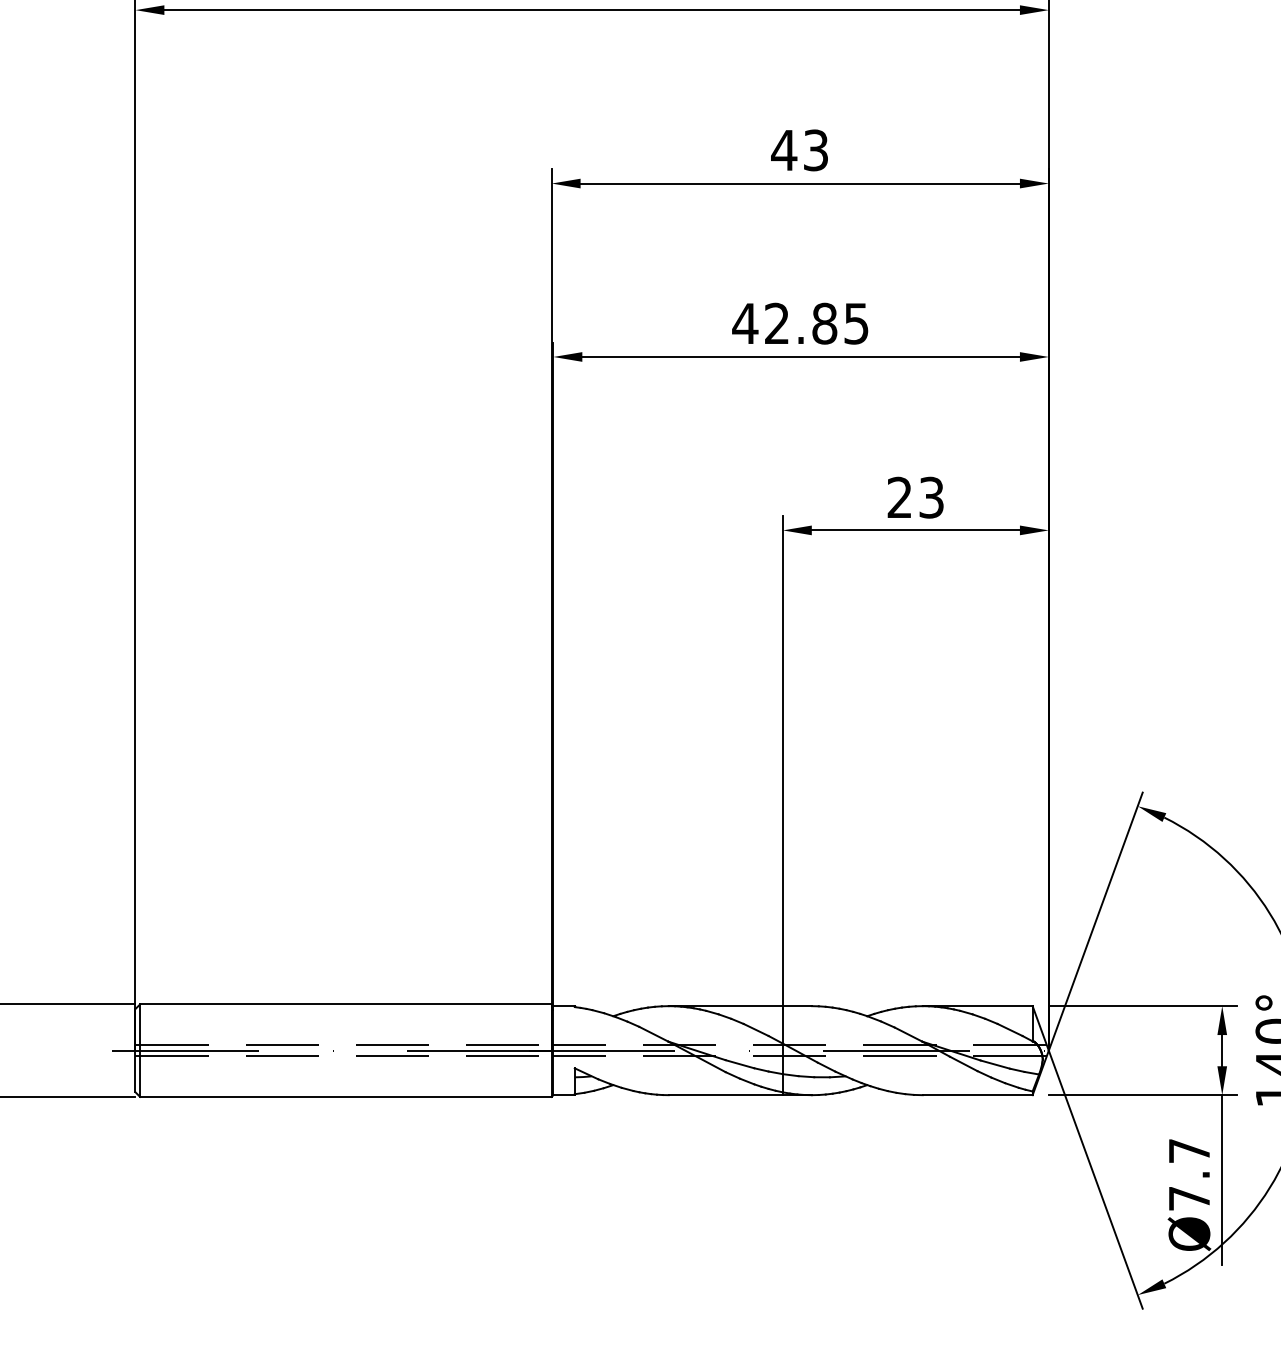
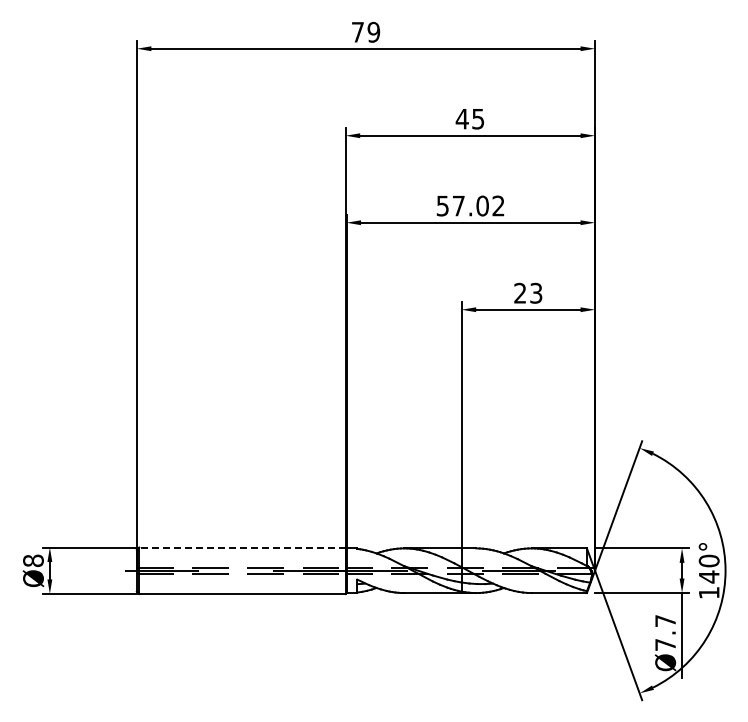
text: (816, 149) -> (478, 118), 43 -> 45
text: (800, 322) -> (470, 205), 42.85 -> 57.02
line: (344, 1004) -> (241, 547), solid -> dashed

